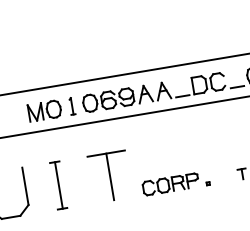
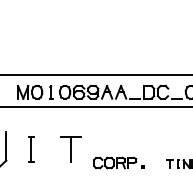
part: (109, 176) -> (70, 149), size x0.7
part: (58, 185) -> (31, 149), size x0.7

